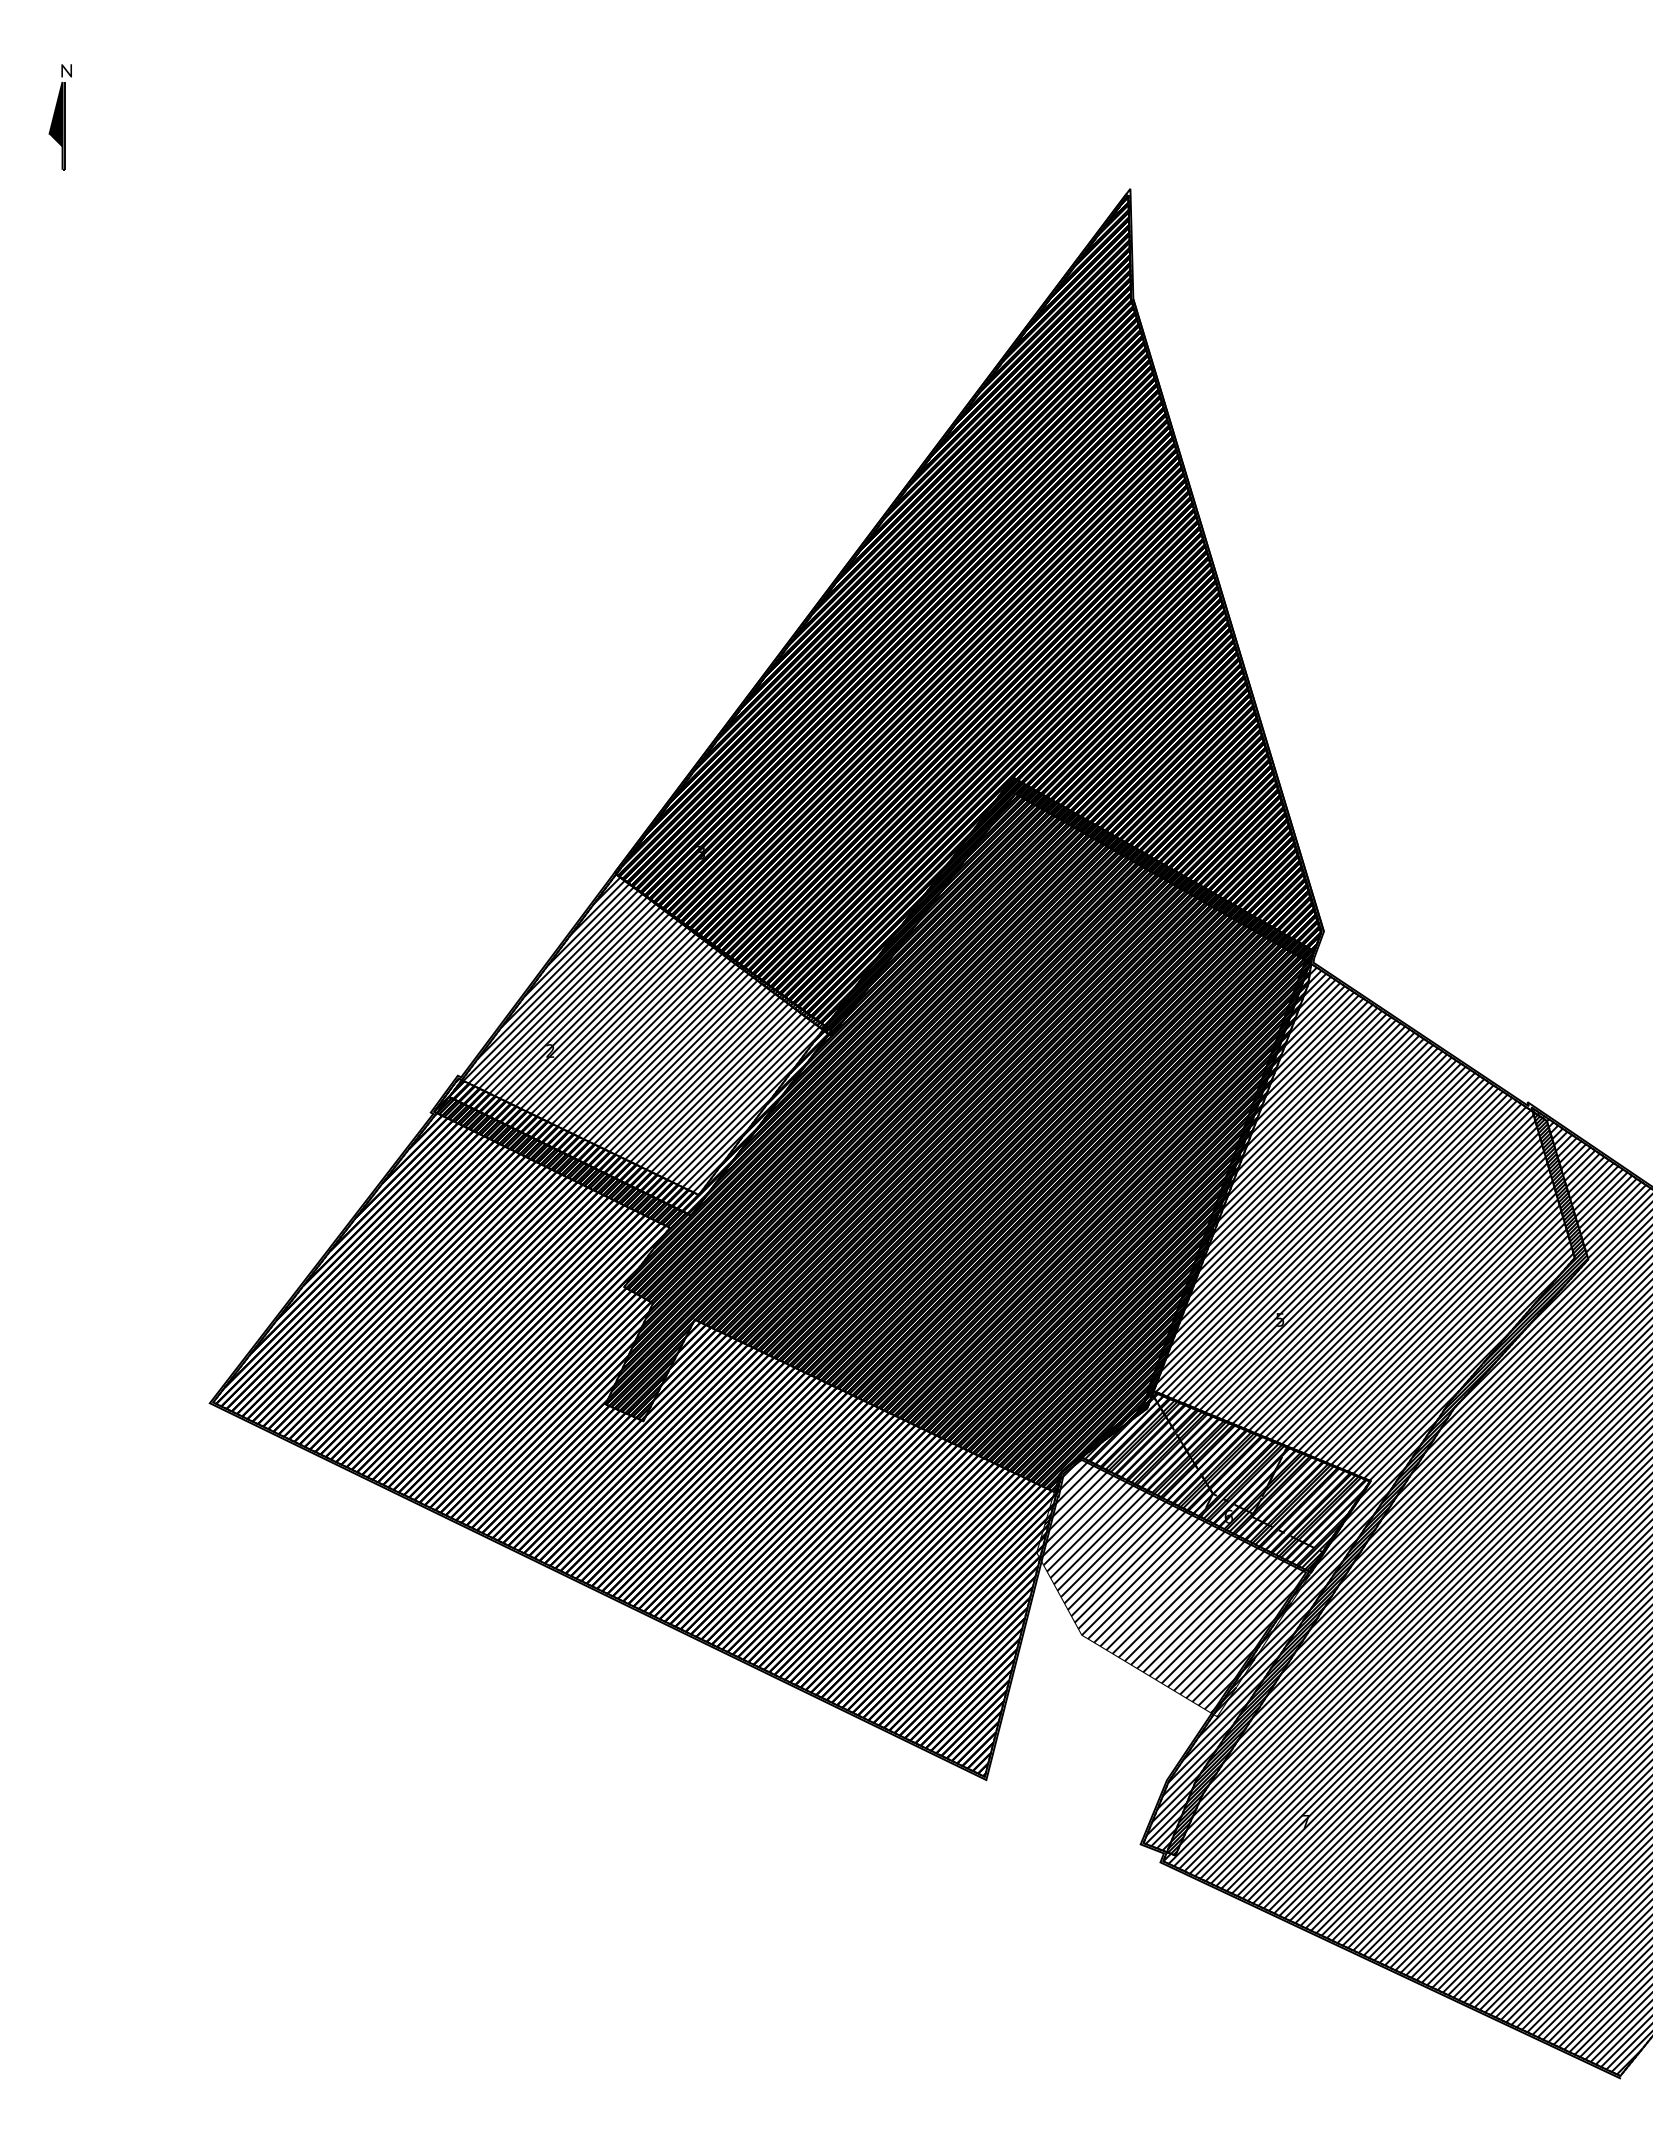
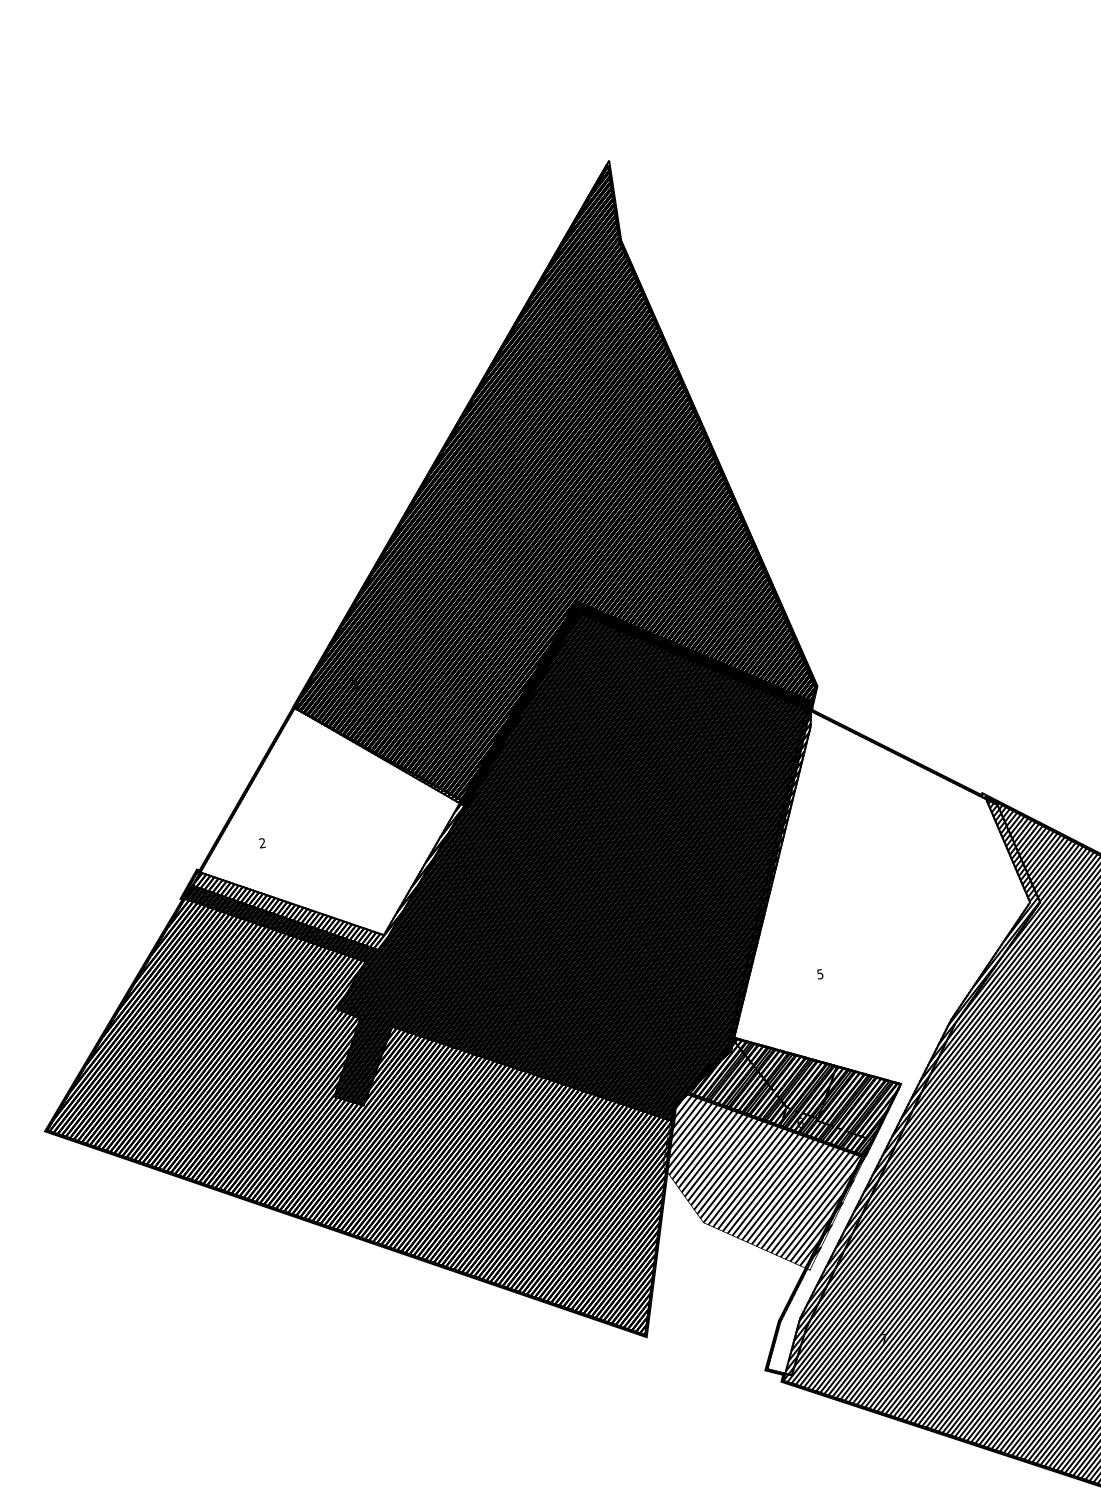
hatch: (642, 1045) -> (329, 830), removed
hatch: (1366, 1407) -> (891, 1030), removed

